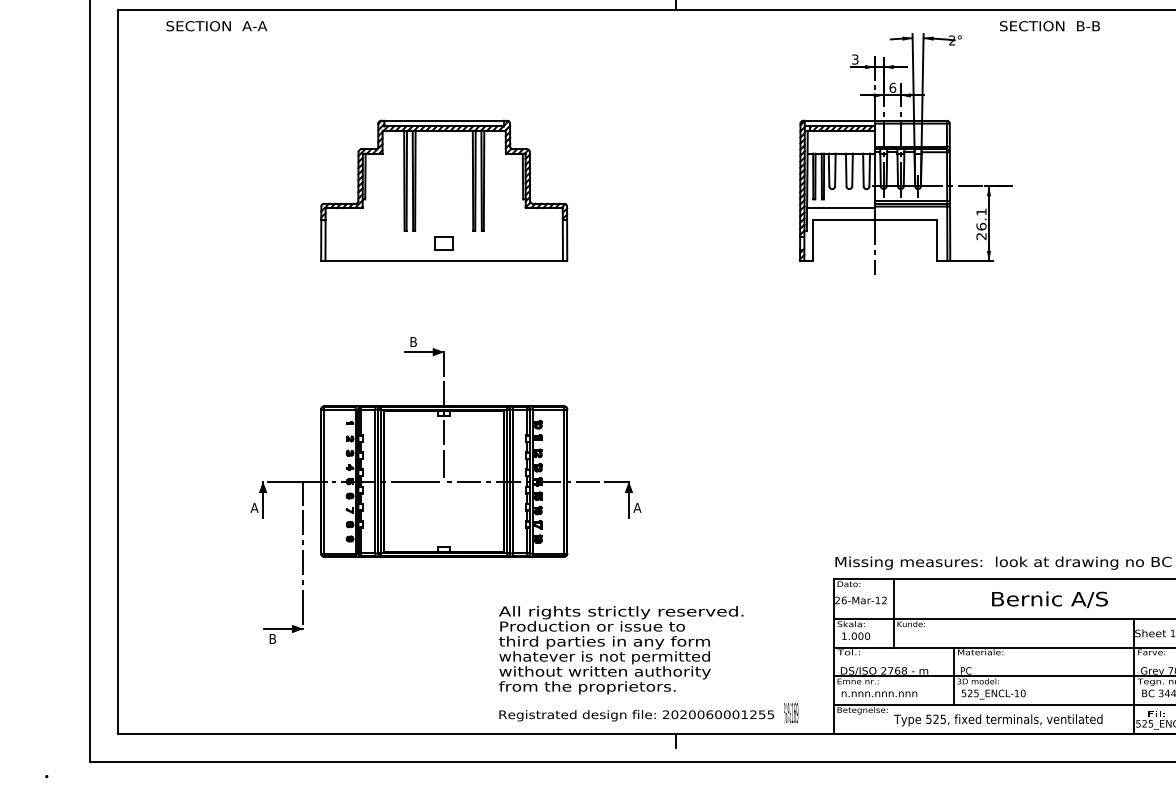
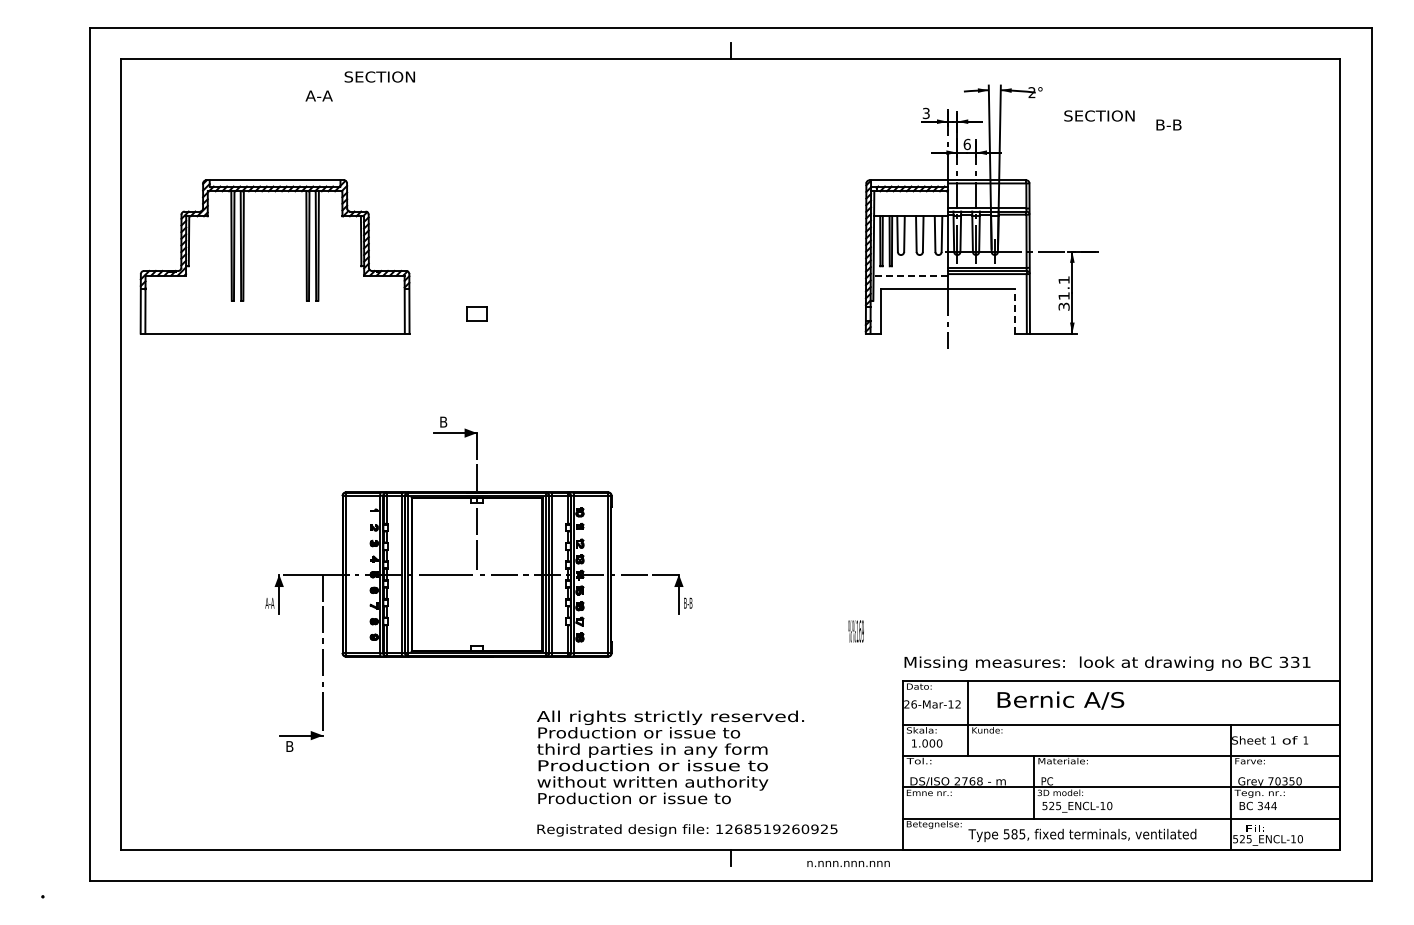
text: (198, 25) -> (379, 76), moved
text: (254, 25) -> (318, 95), moved
text: (1032, 25) -> (1099, 115), moved
text: (1088, 25) -> (1168, 124), moved
part: (443, 190) -> (274, 256), moved
line: (840, 207) -> (910, 275), solid -> dashed
text: (980, 230) -> (1063, 300), 26.1 -> 31.1
line: (937, 239) -> (1015, 310), solid -> dashed
text: (254, 507) -> (269, 602), A -> A-A
text: (636, 507) -> (687, 602), A -> B-B
text: (1049, 599) -> (1060, 700), moved
text: (604, 657) -> (652, 766), whatever is not permitted -> Production or issue to
text: (587, 687) -> (633, 799), from the proprietors. -> Production or issue to
text: (879, 693) -> (848, 863), moved
text: (790, 713) -> (855, 631), moved
text: (713, 714) -> (771, 829), 2020060001255 -> 1268519260925
text: (936, 719) -> (1014, 834), 525, -> 585,

